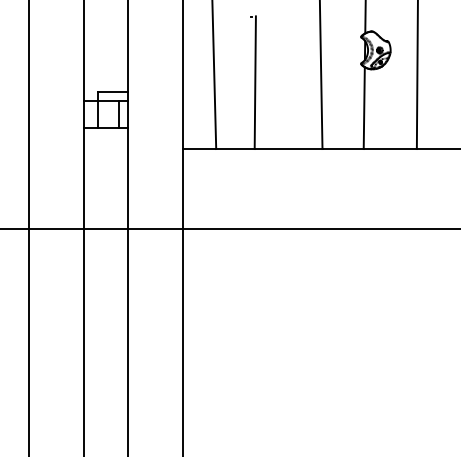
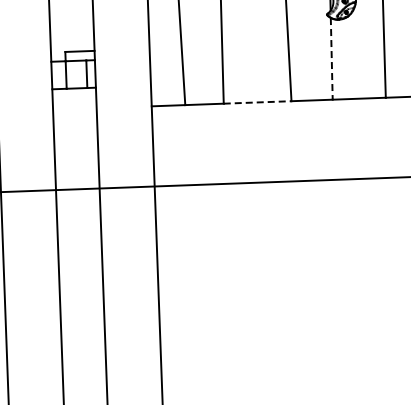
line: (364, 108) -> (331, 59), solid -> dashed
line: (288, 149) -> (257, 102), solid -> dashed

